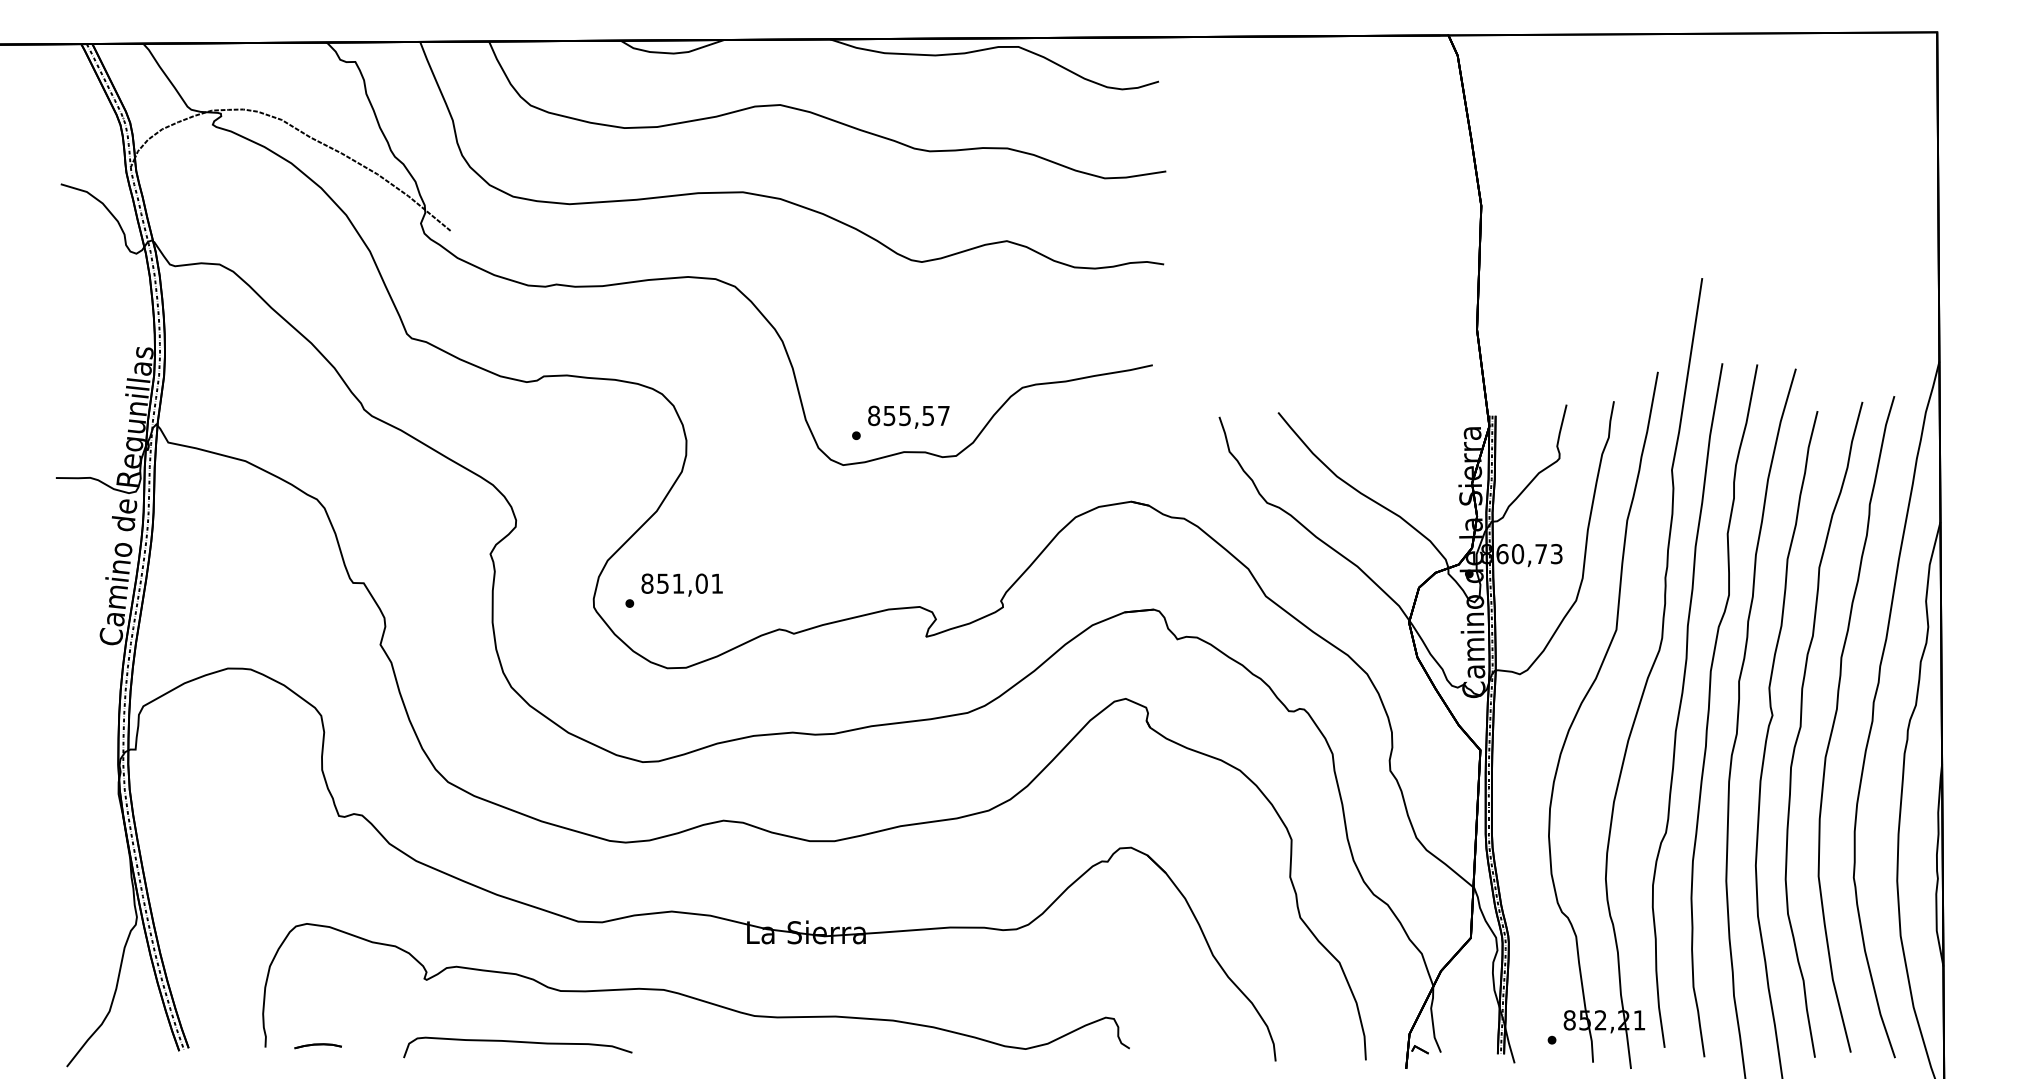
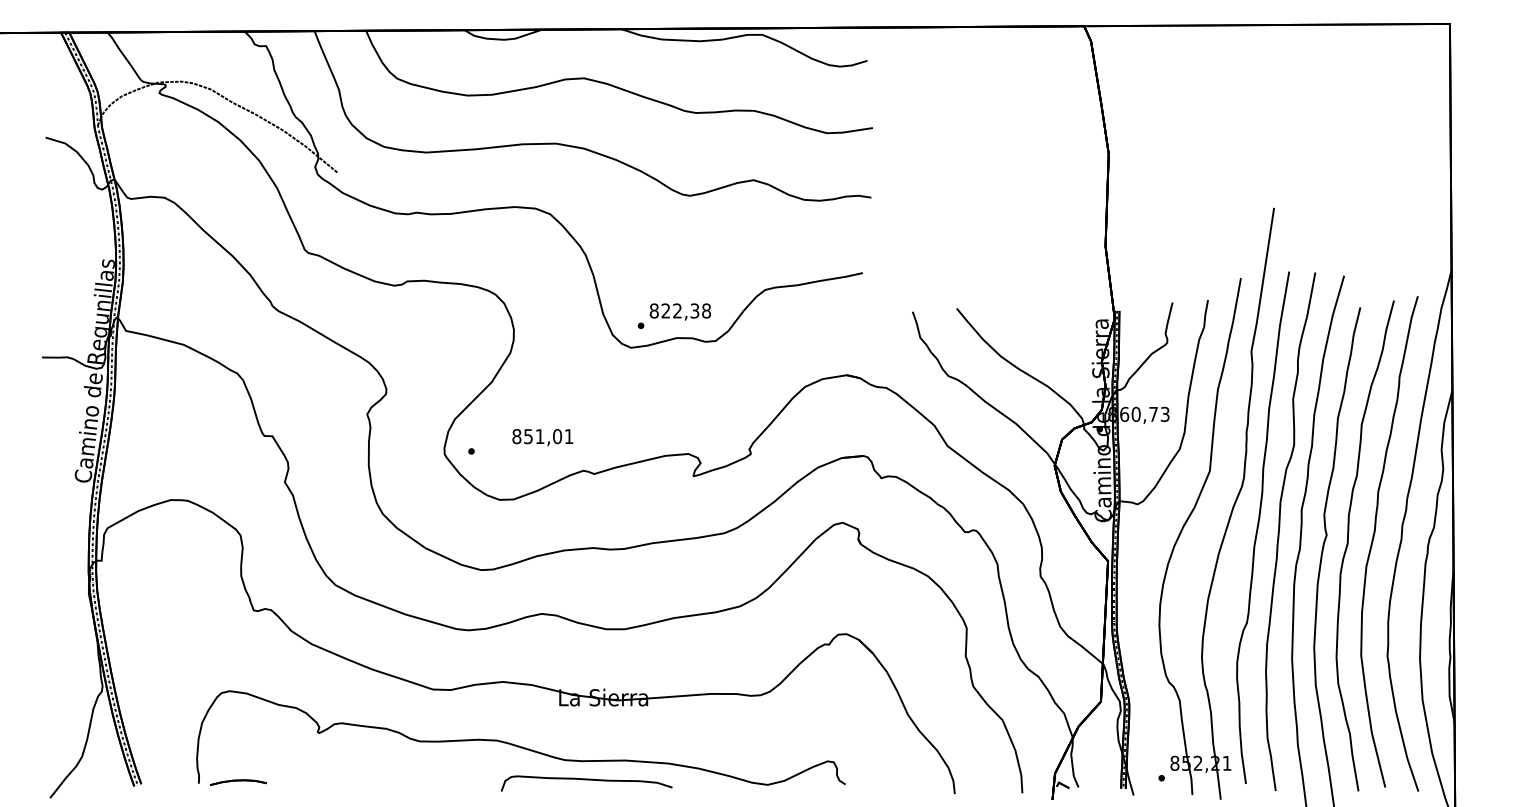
text: (916, 415) -> (686, 310), 855,57 -> 822,38
text: (681, 584) -> (542, 437), moved
curve: (517, 1042) -> (586, 779), moved
part: (317, 1046) -> (237, 782), size x1.6

